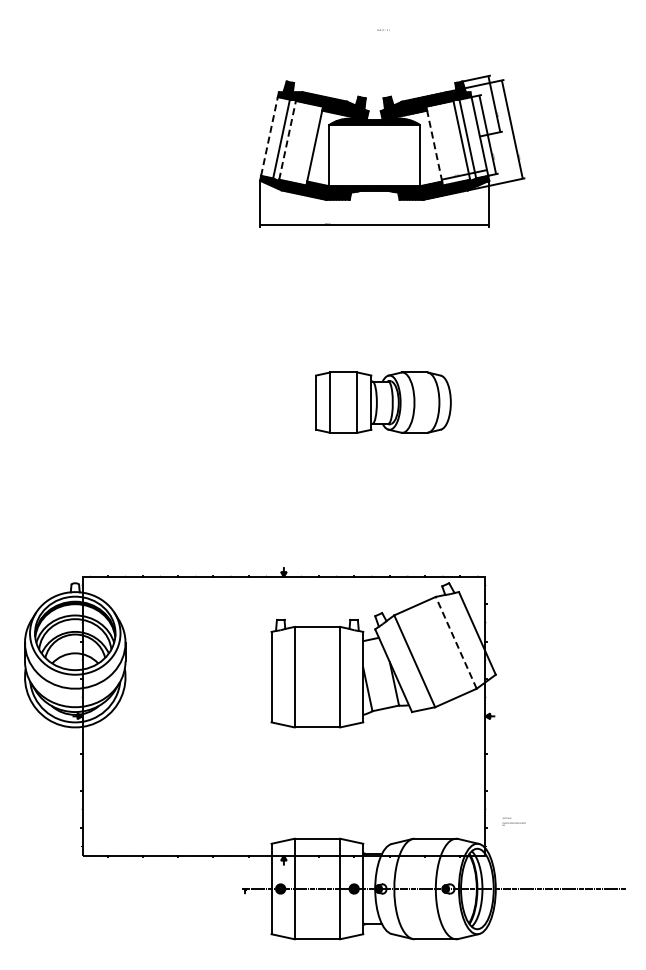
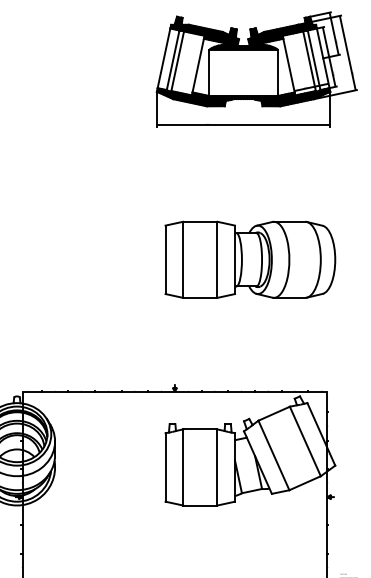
line: (269, 136) -> (164, 58), dashed -> solid
line: (287, 139) -> (177, 60), dashed -> solid
line: (434, 145) -> (288, 65), dashed -> solid
part: (383, 402) -> (250, 259), size x1.67
line: (456, 642) -> (305, 441), dashed -> solid

